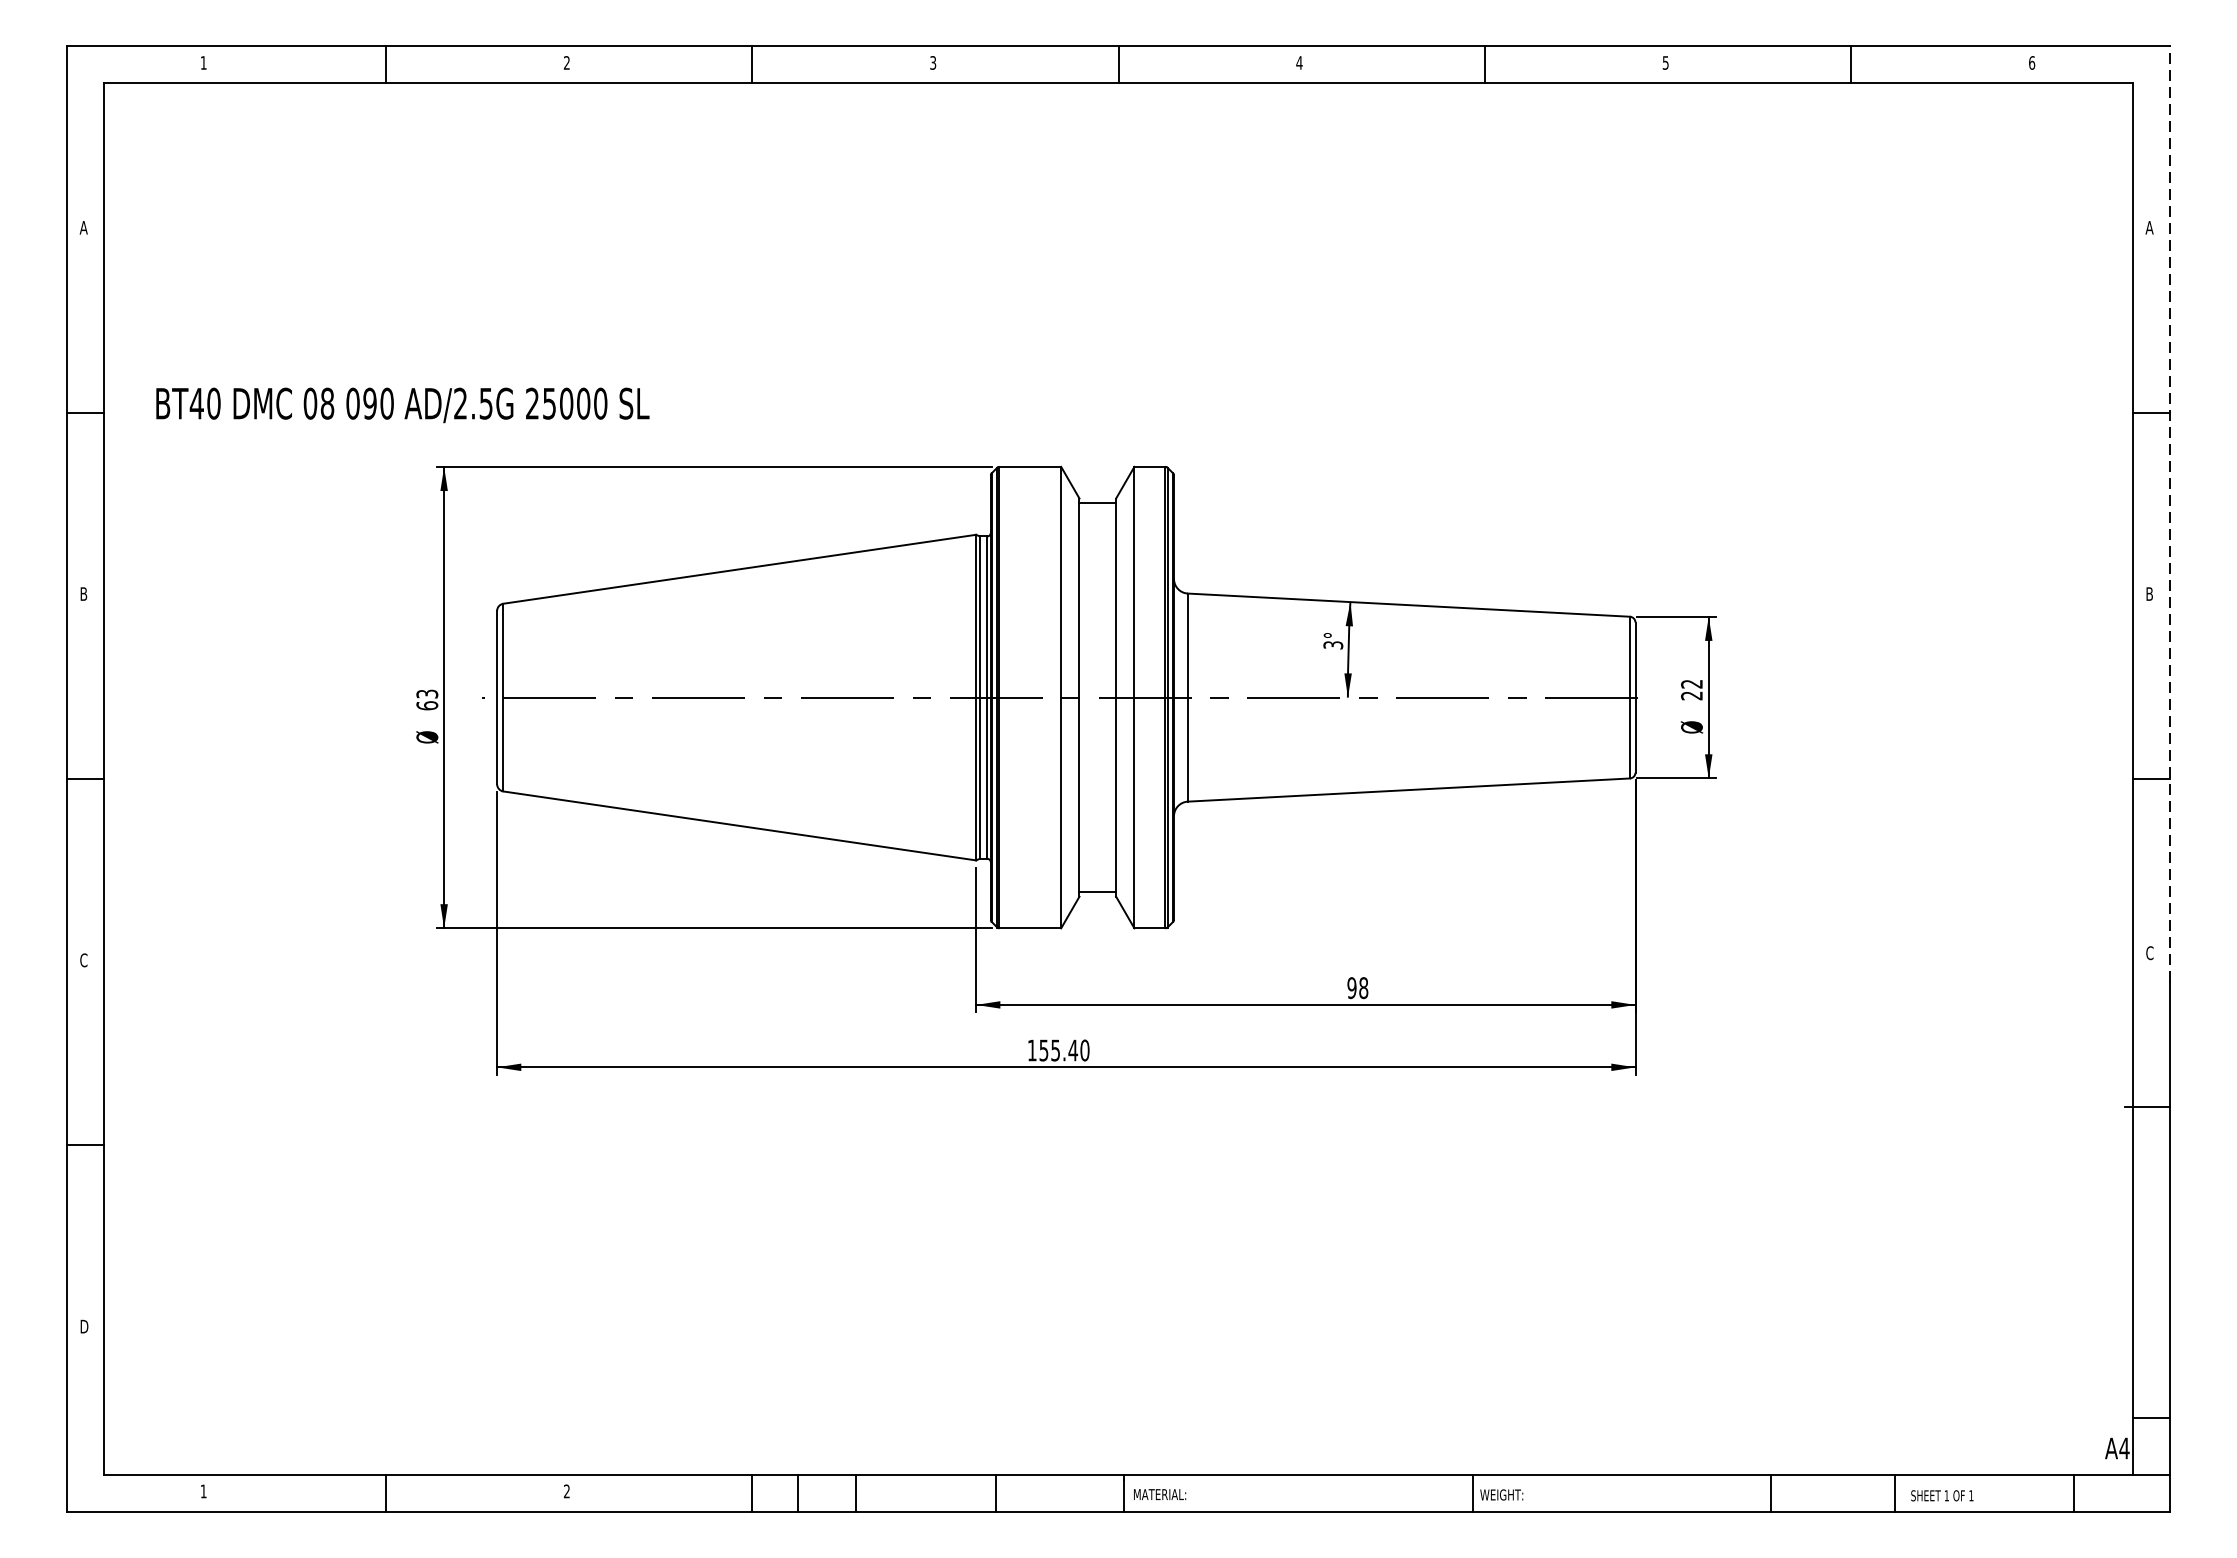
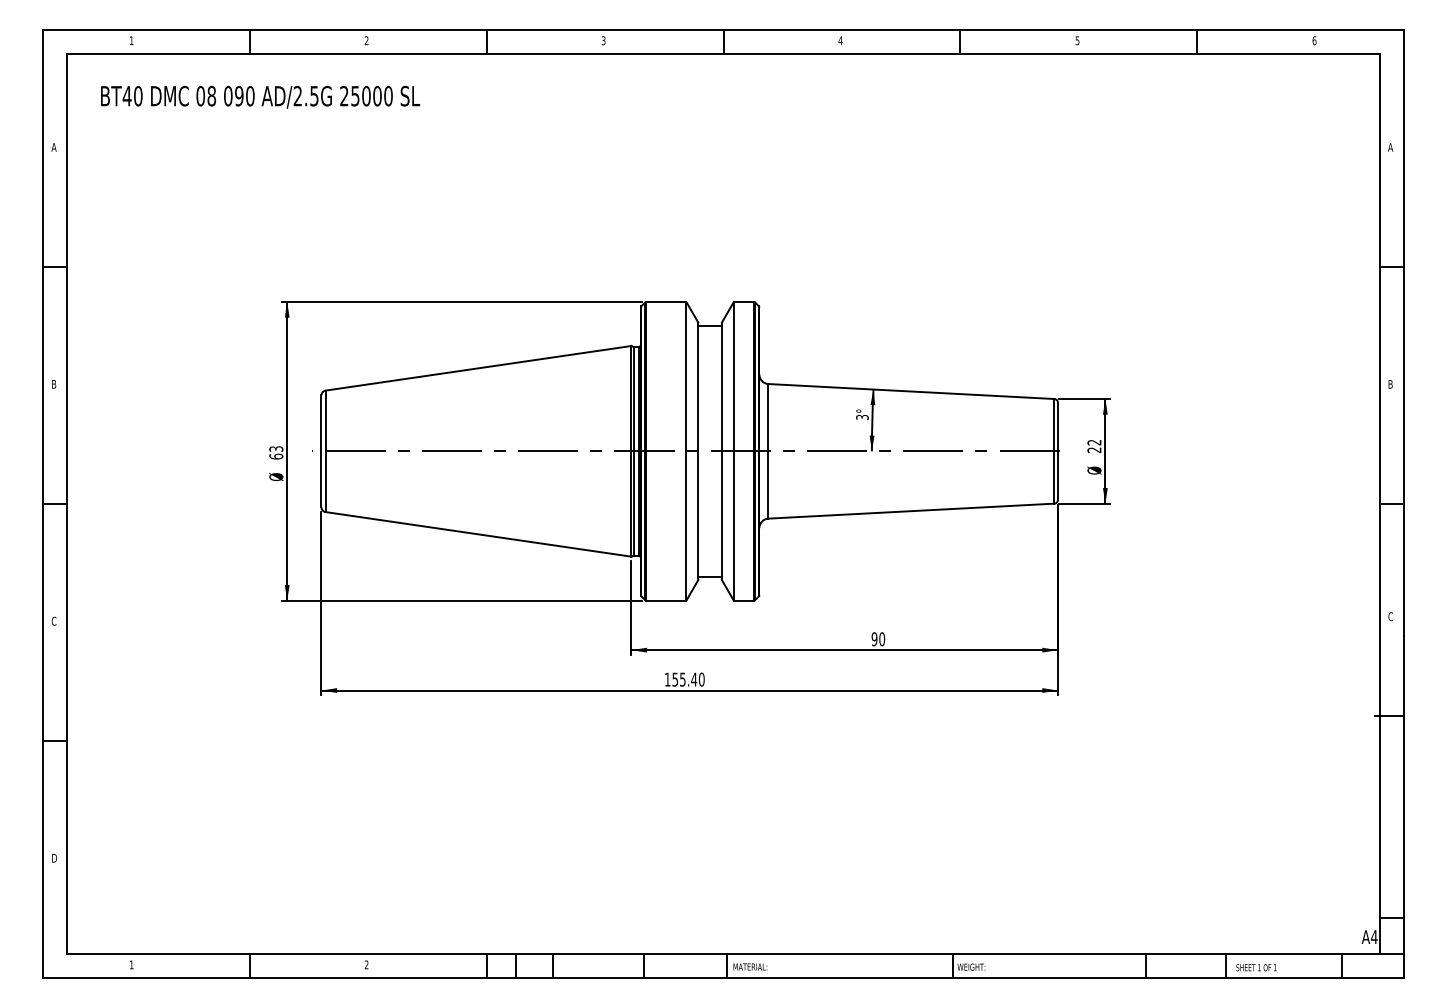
text: (402, 404) -> (260, 96), moved
line: (2169, 513) -> (1403, 332), dashed -> solid
text: (1364, 986) -> (882, 638), 98 -> 90

